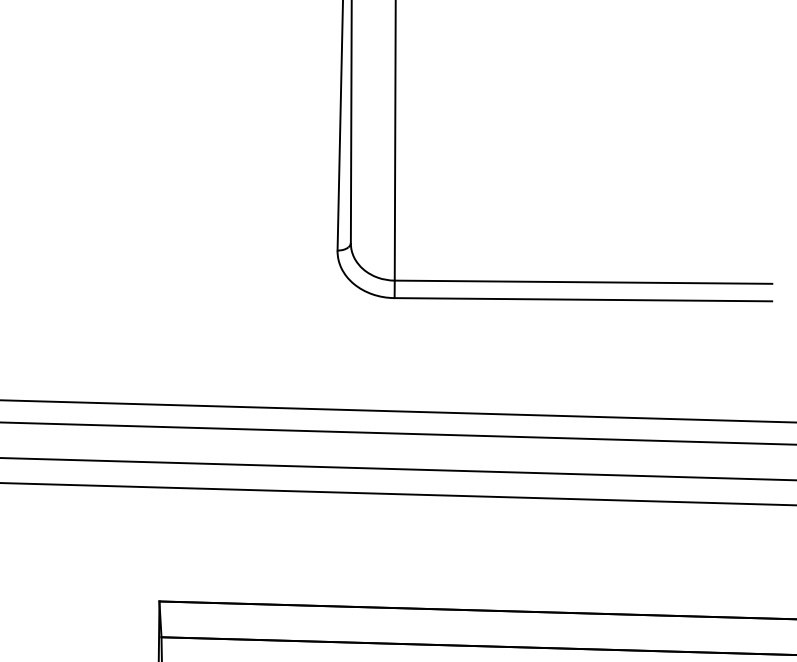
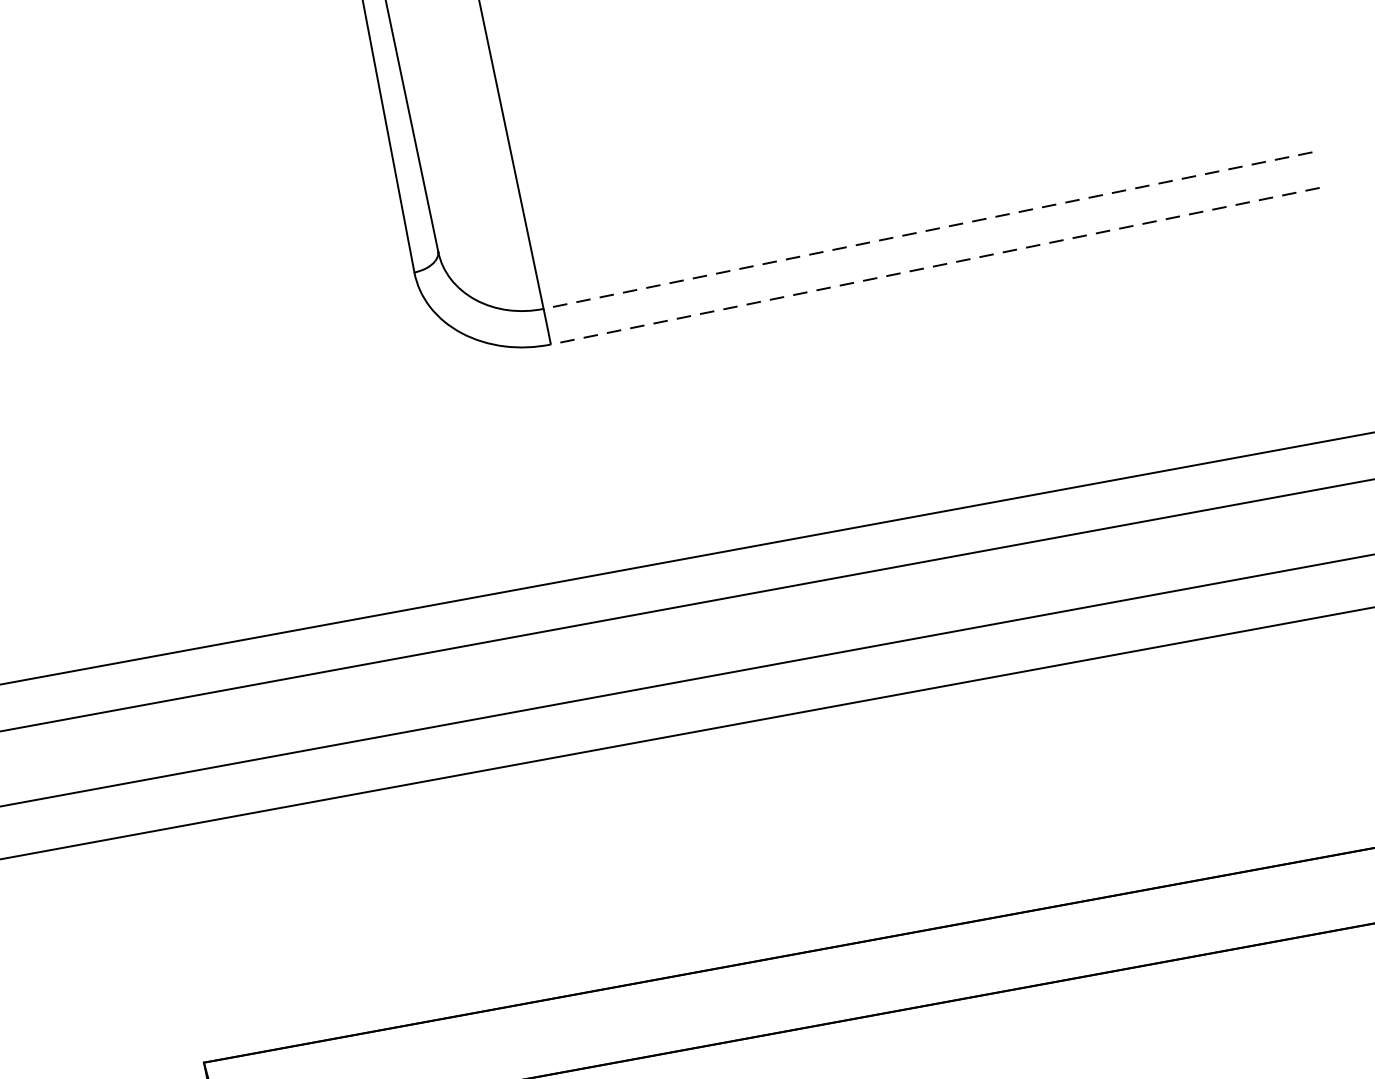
line: (583, 282) -> (928, 231), solid -> dashed
line: (583, 299) -> (935, 265), solid -> dashed

